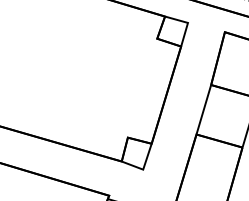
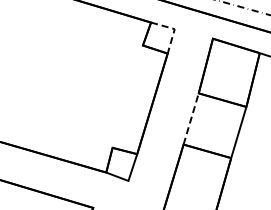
line: (187, 23) -> (174, 29), solid -> dashed
line: (204, 109) -> (191, 118), solid -> dashed

